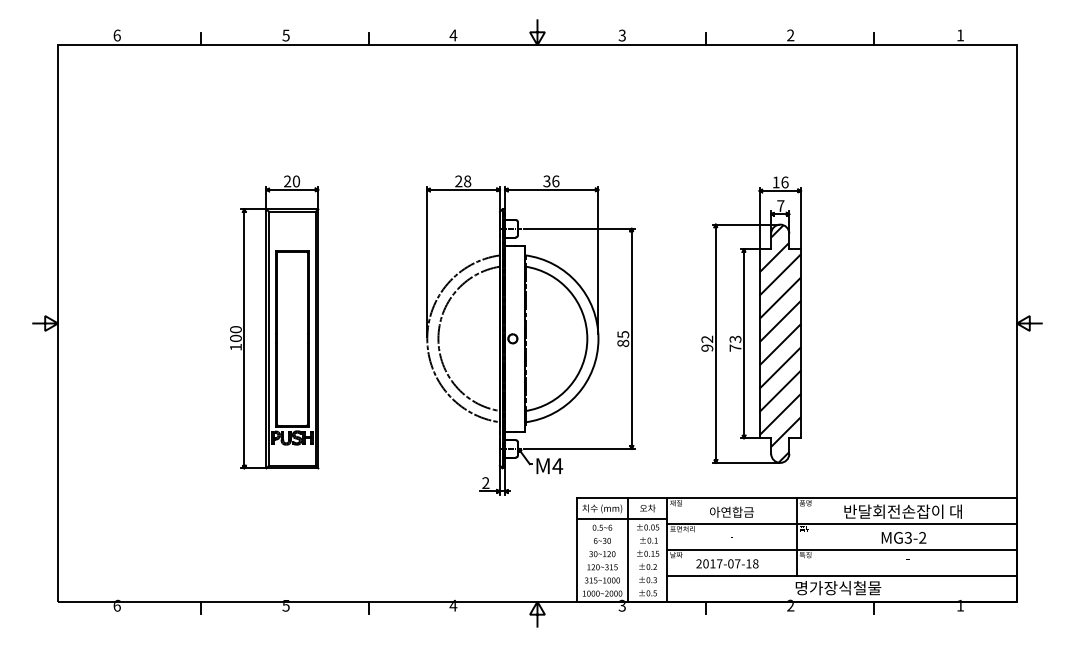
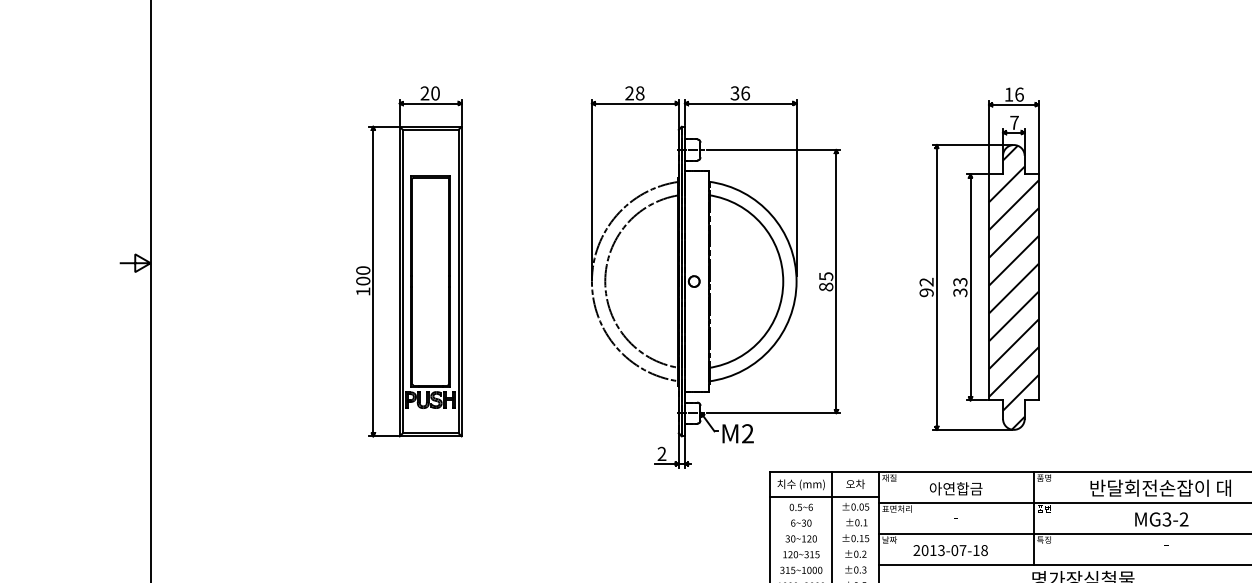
text: (735, 347) -> (960, 291), 73 -> 33
text: (557, 466) -> (747, 434), M4 -> M2
text: (719, 563) -> (941, 550), 2017-07-18 -> 2013-07-18

